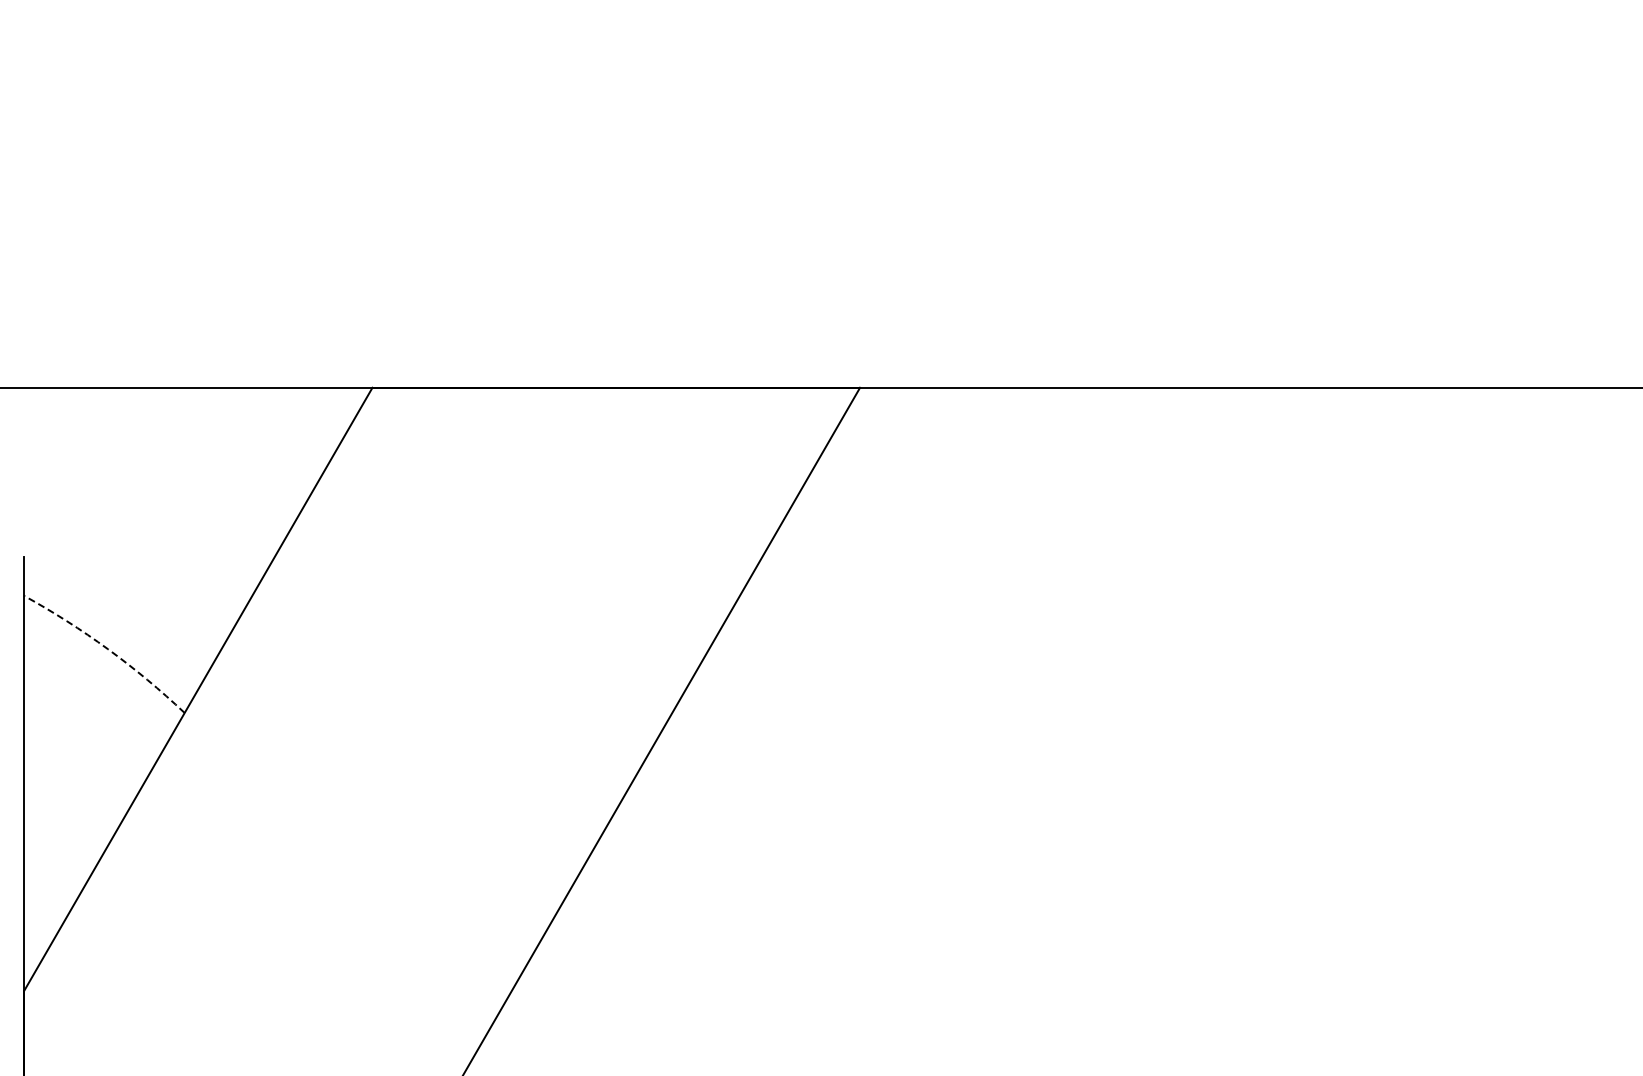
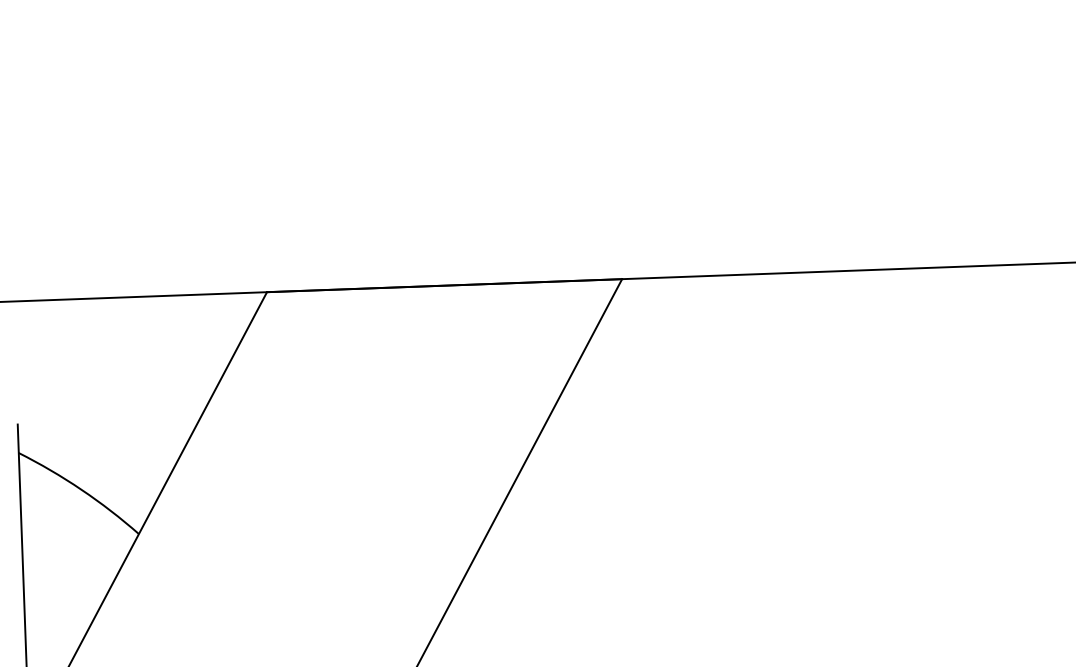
arc: (108, 649) -> (81, 489), dashed -> solid

